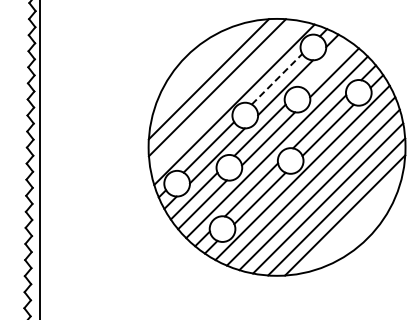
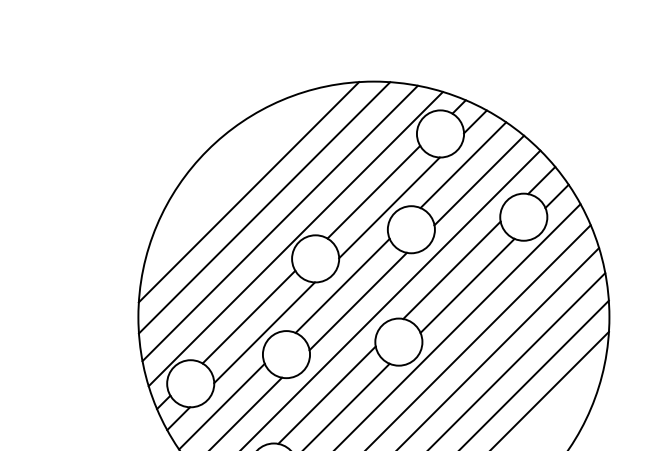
line: (325, 64) -> (462, 165), added
line: (277, 79) -> (374, 192), dashed -> solid
line: (225, 96) -> (279, 223), added

